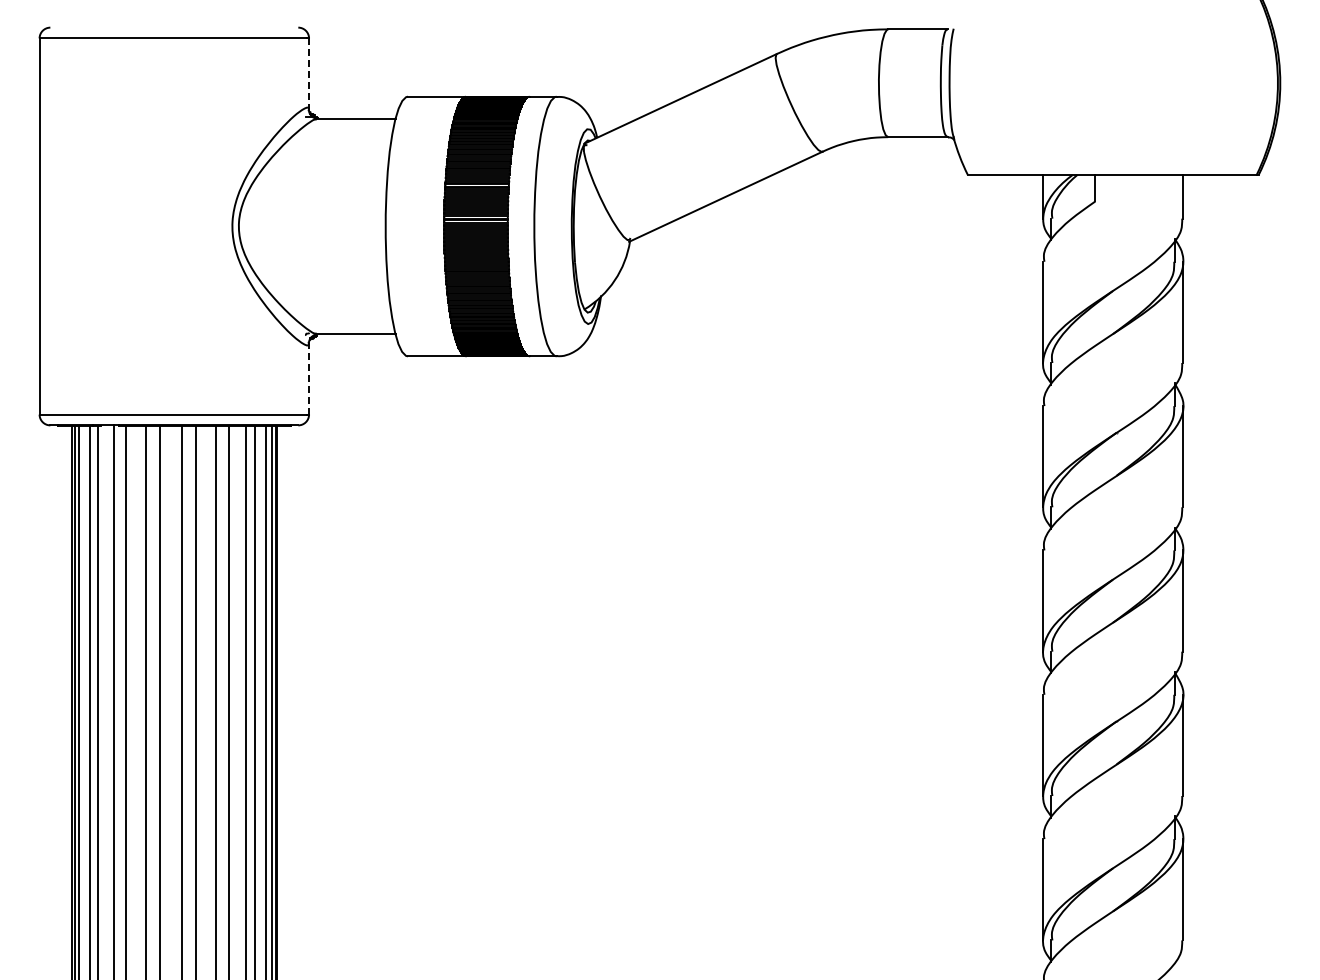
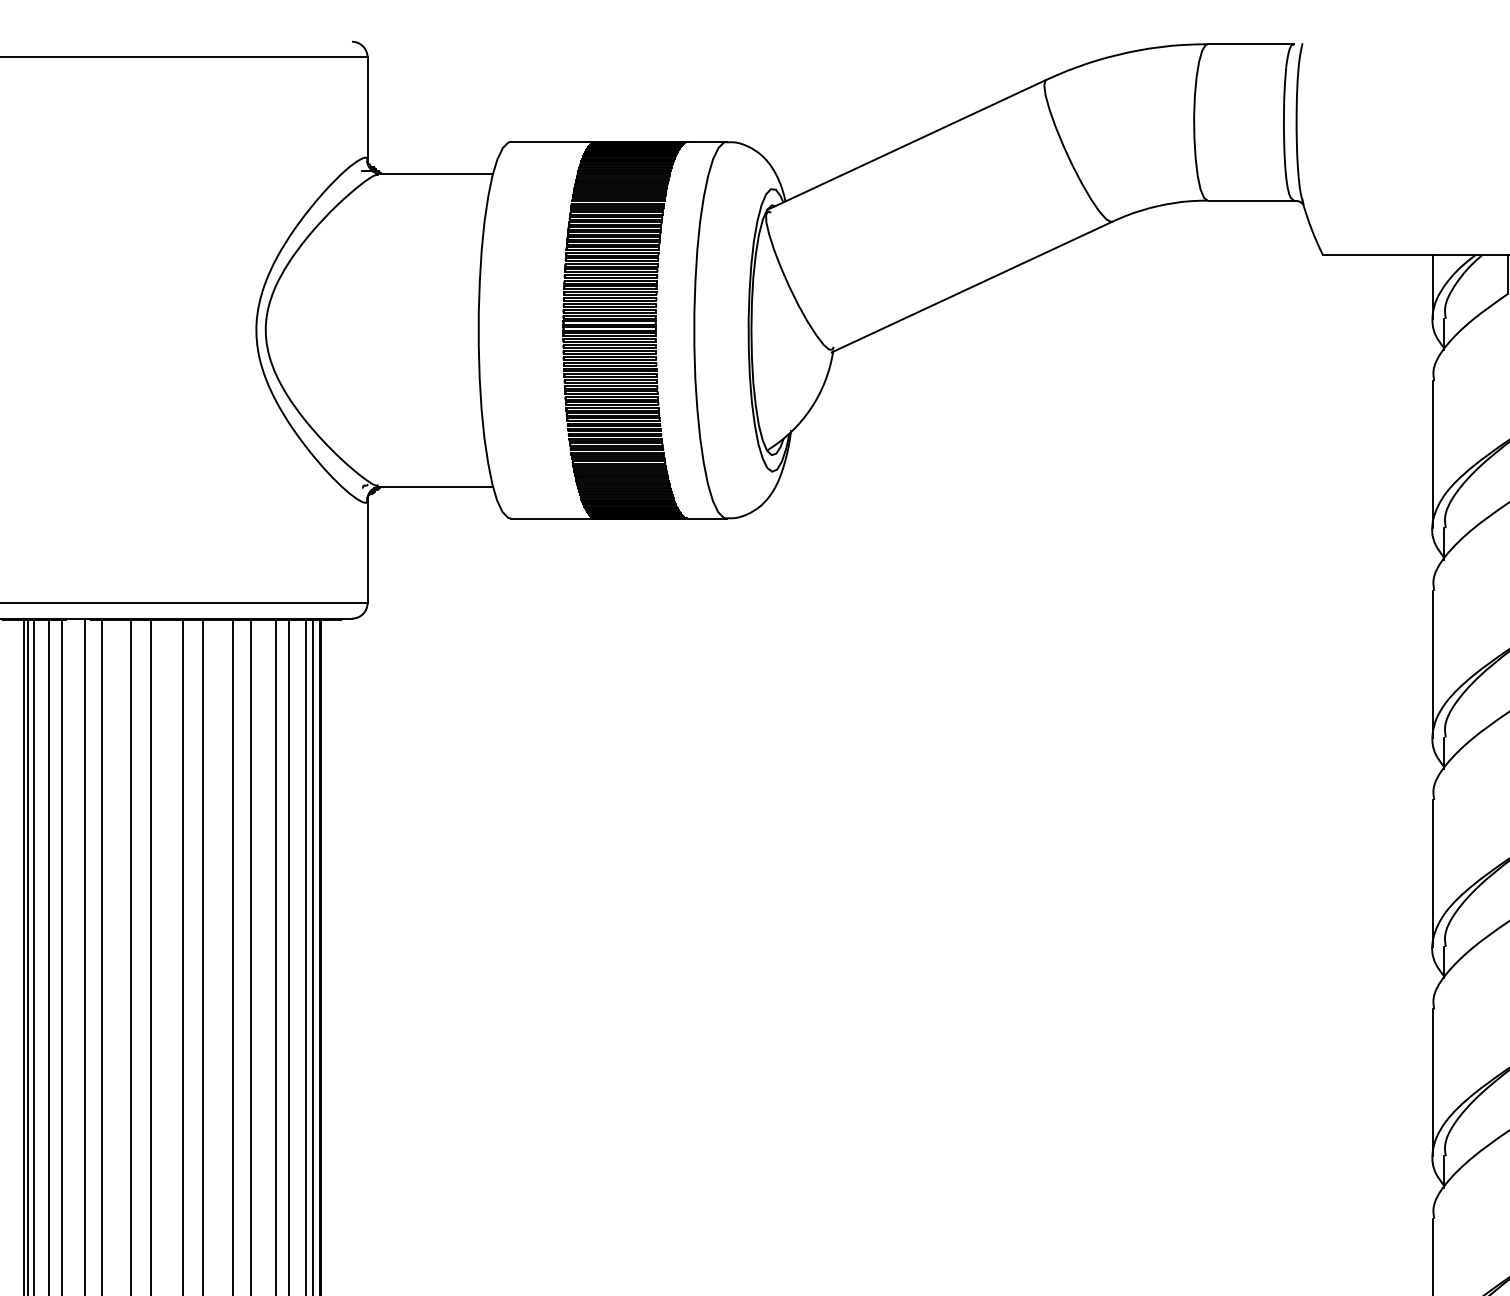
line: (309, 74) -> (368, 109), dashed -> solid
line: (309, 377) -> (368, 549), dashed -> solid

